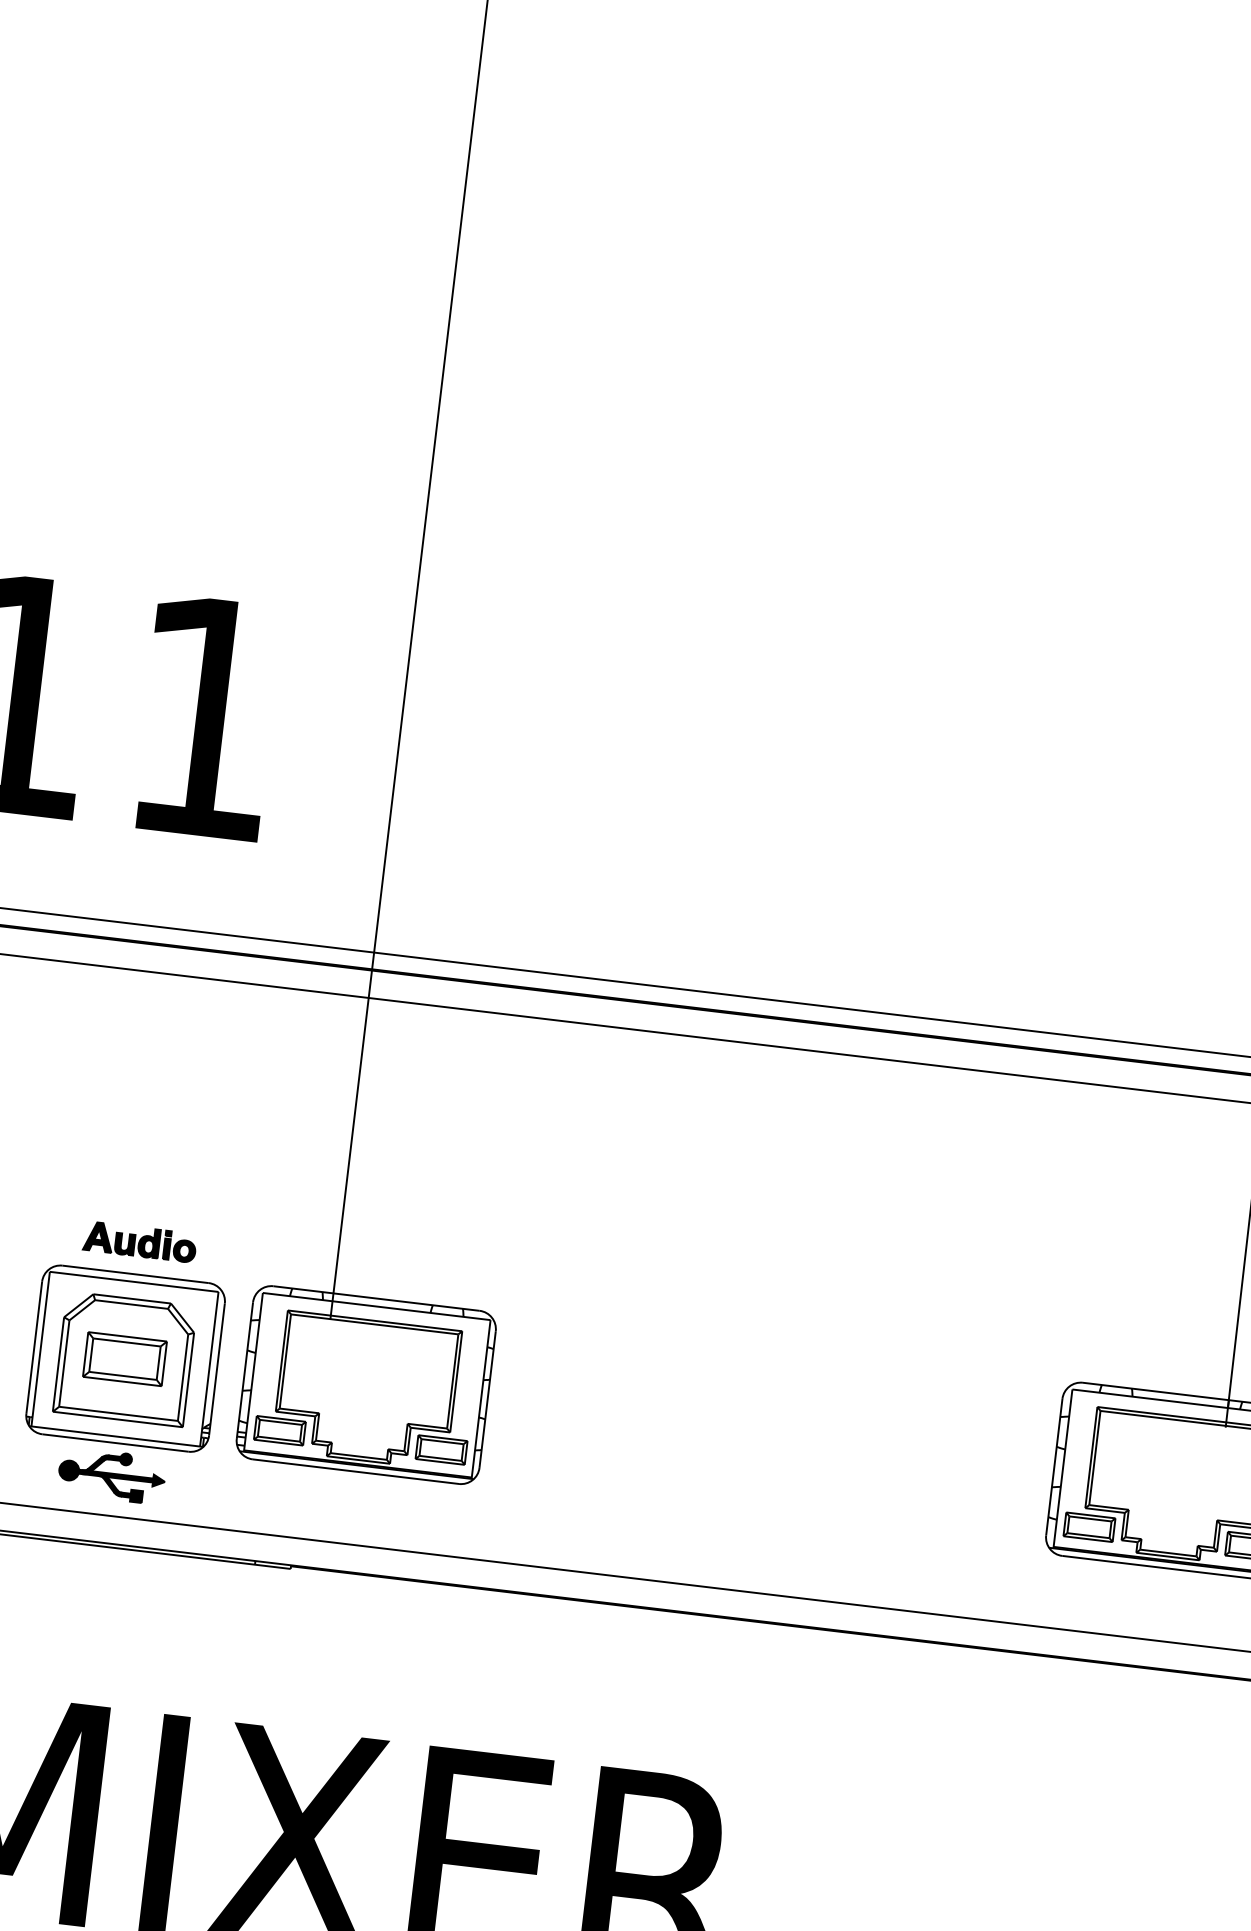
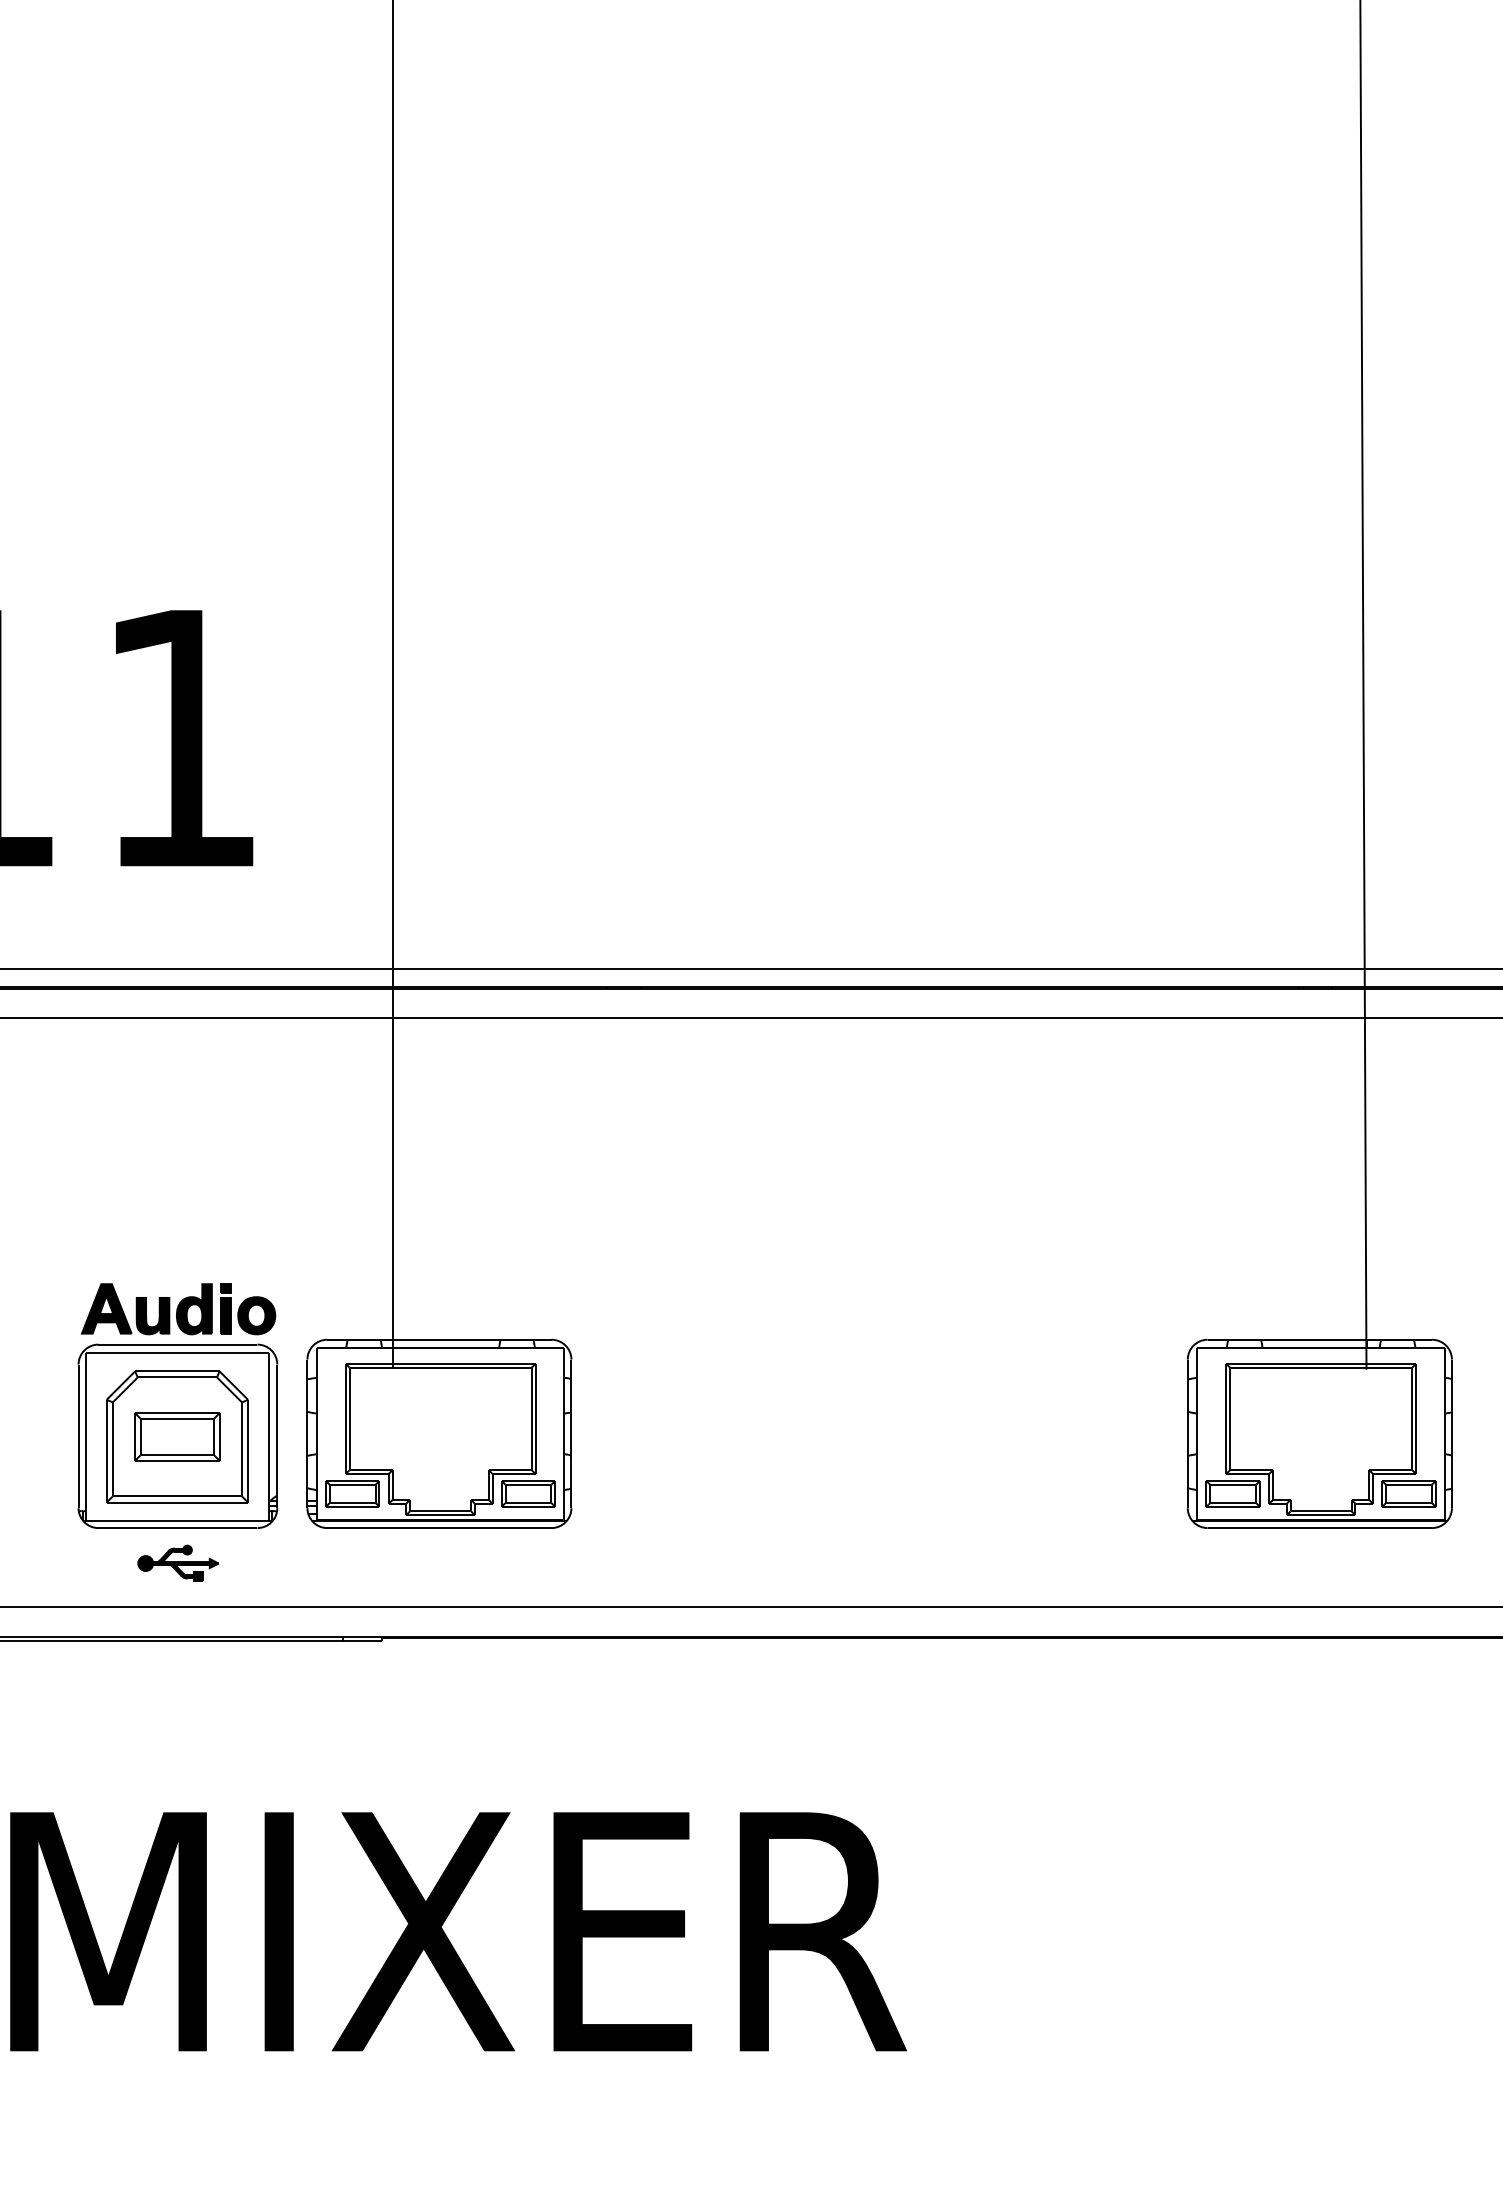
part: (140, 1242) -> (178, 1309), size x1.6
part: (112, 1475) -> (178, 1563), size x0.7

